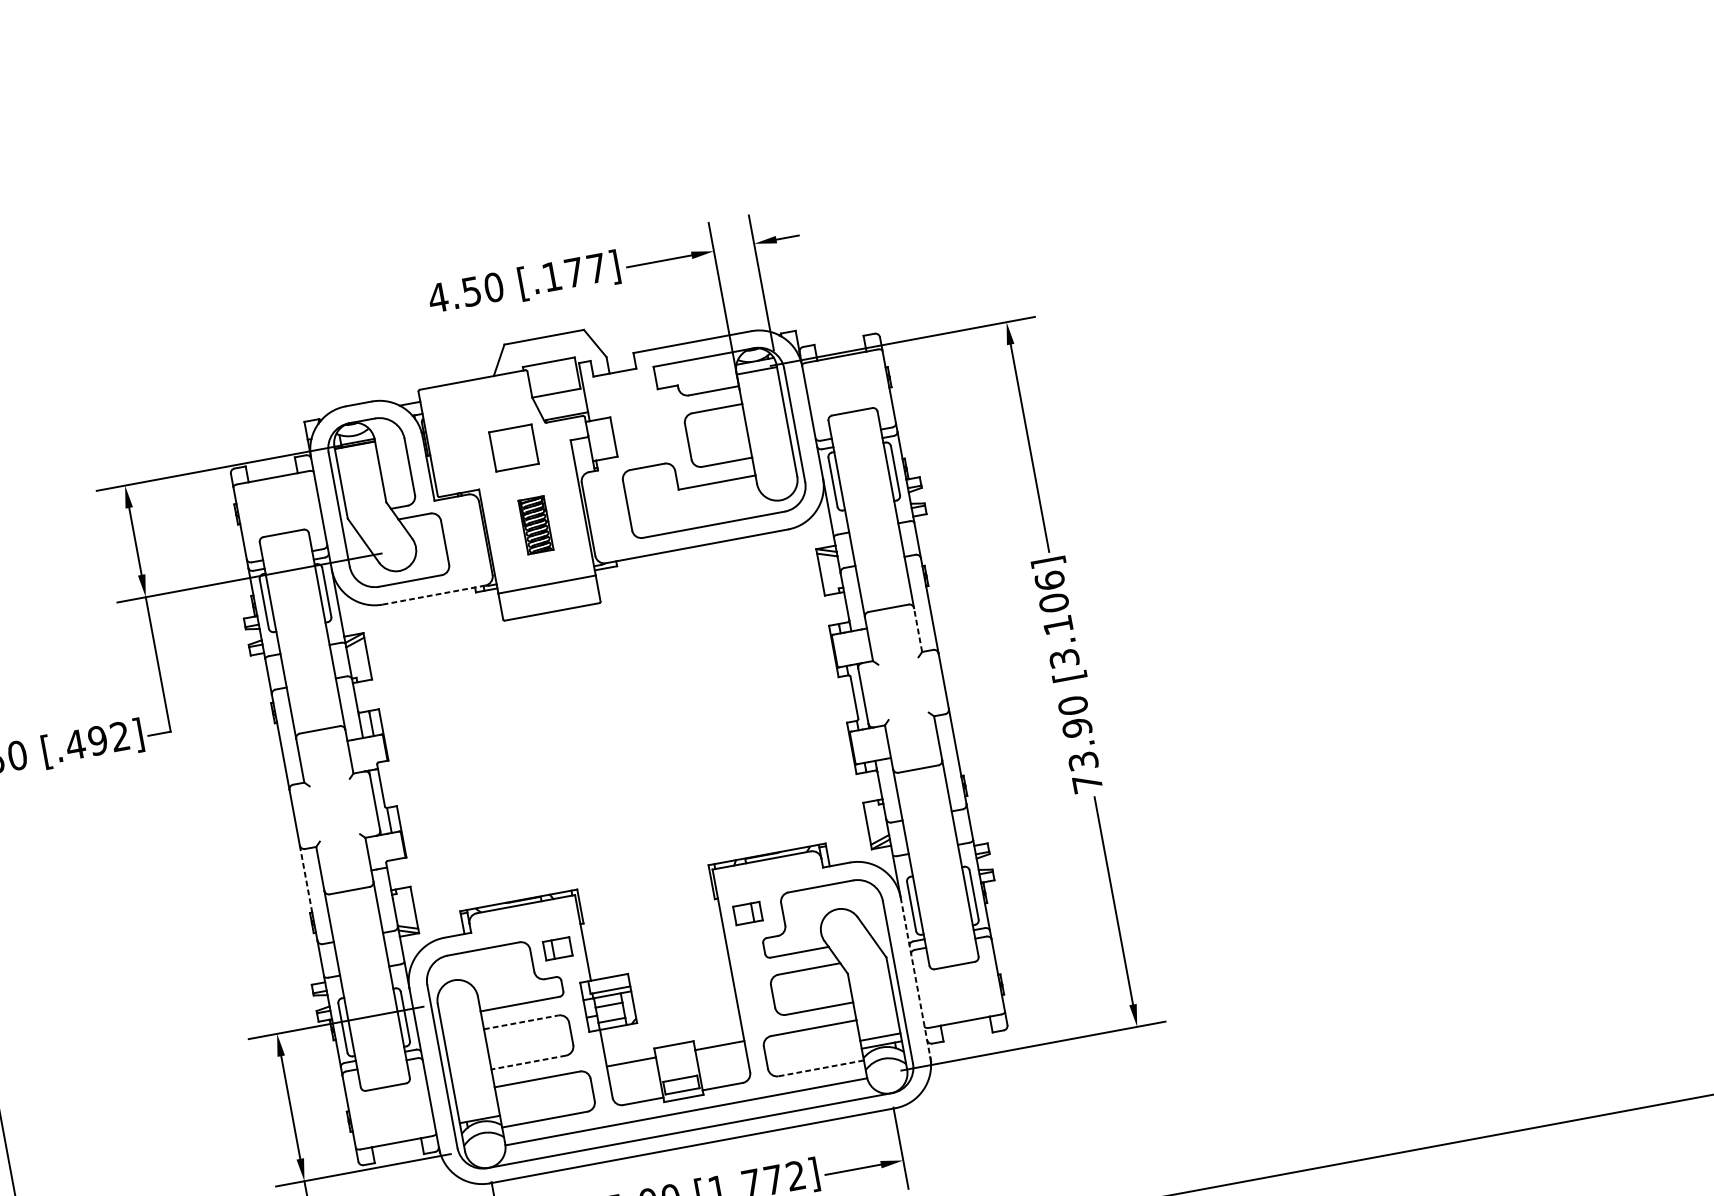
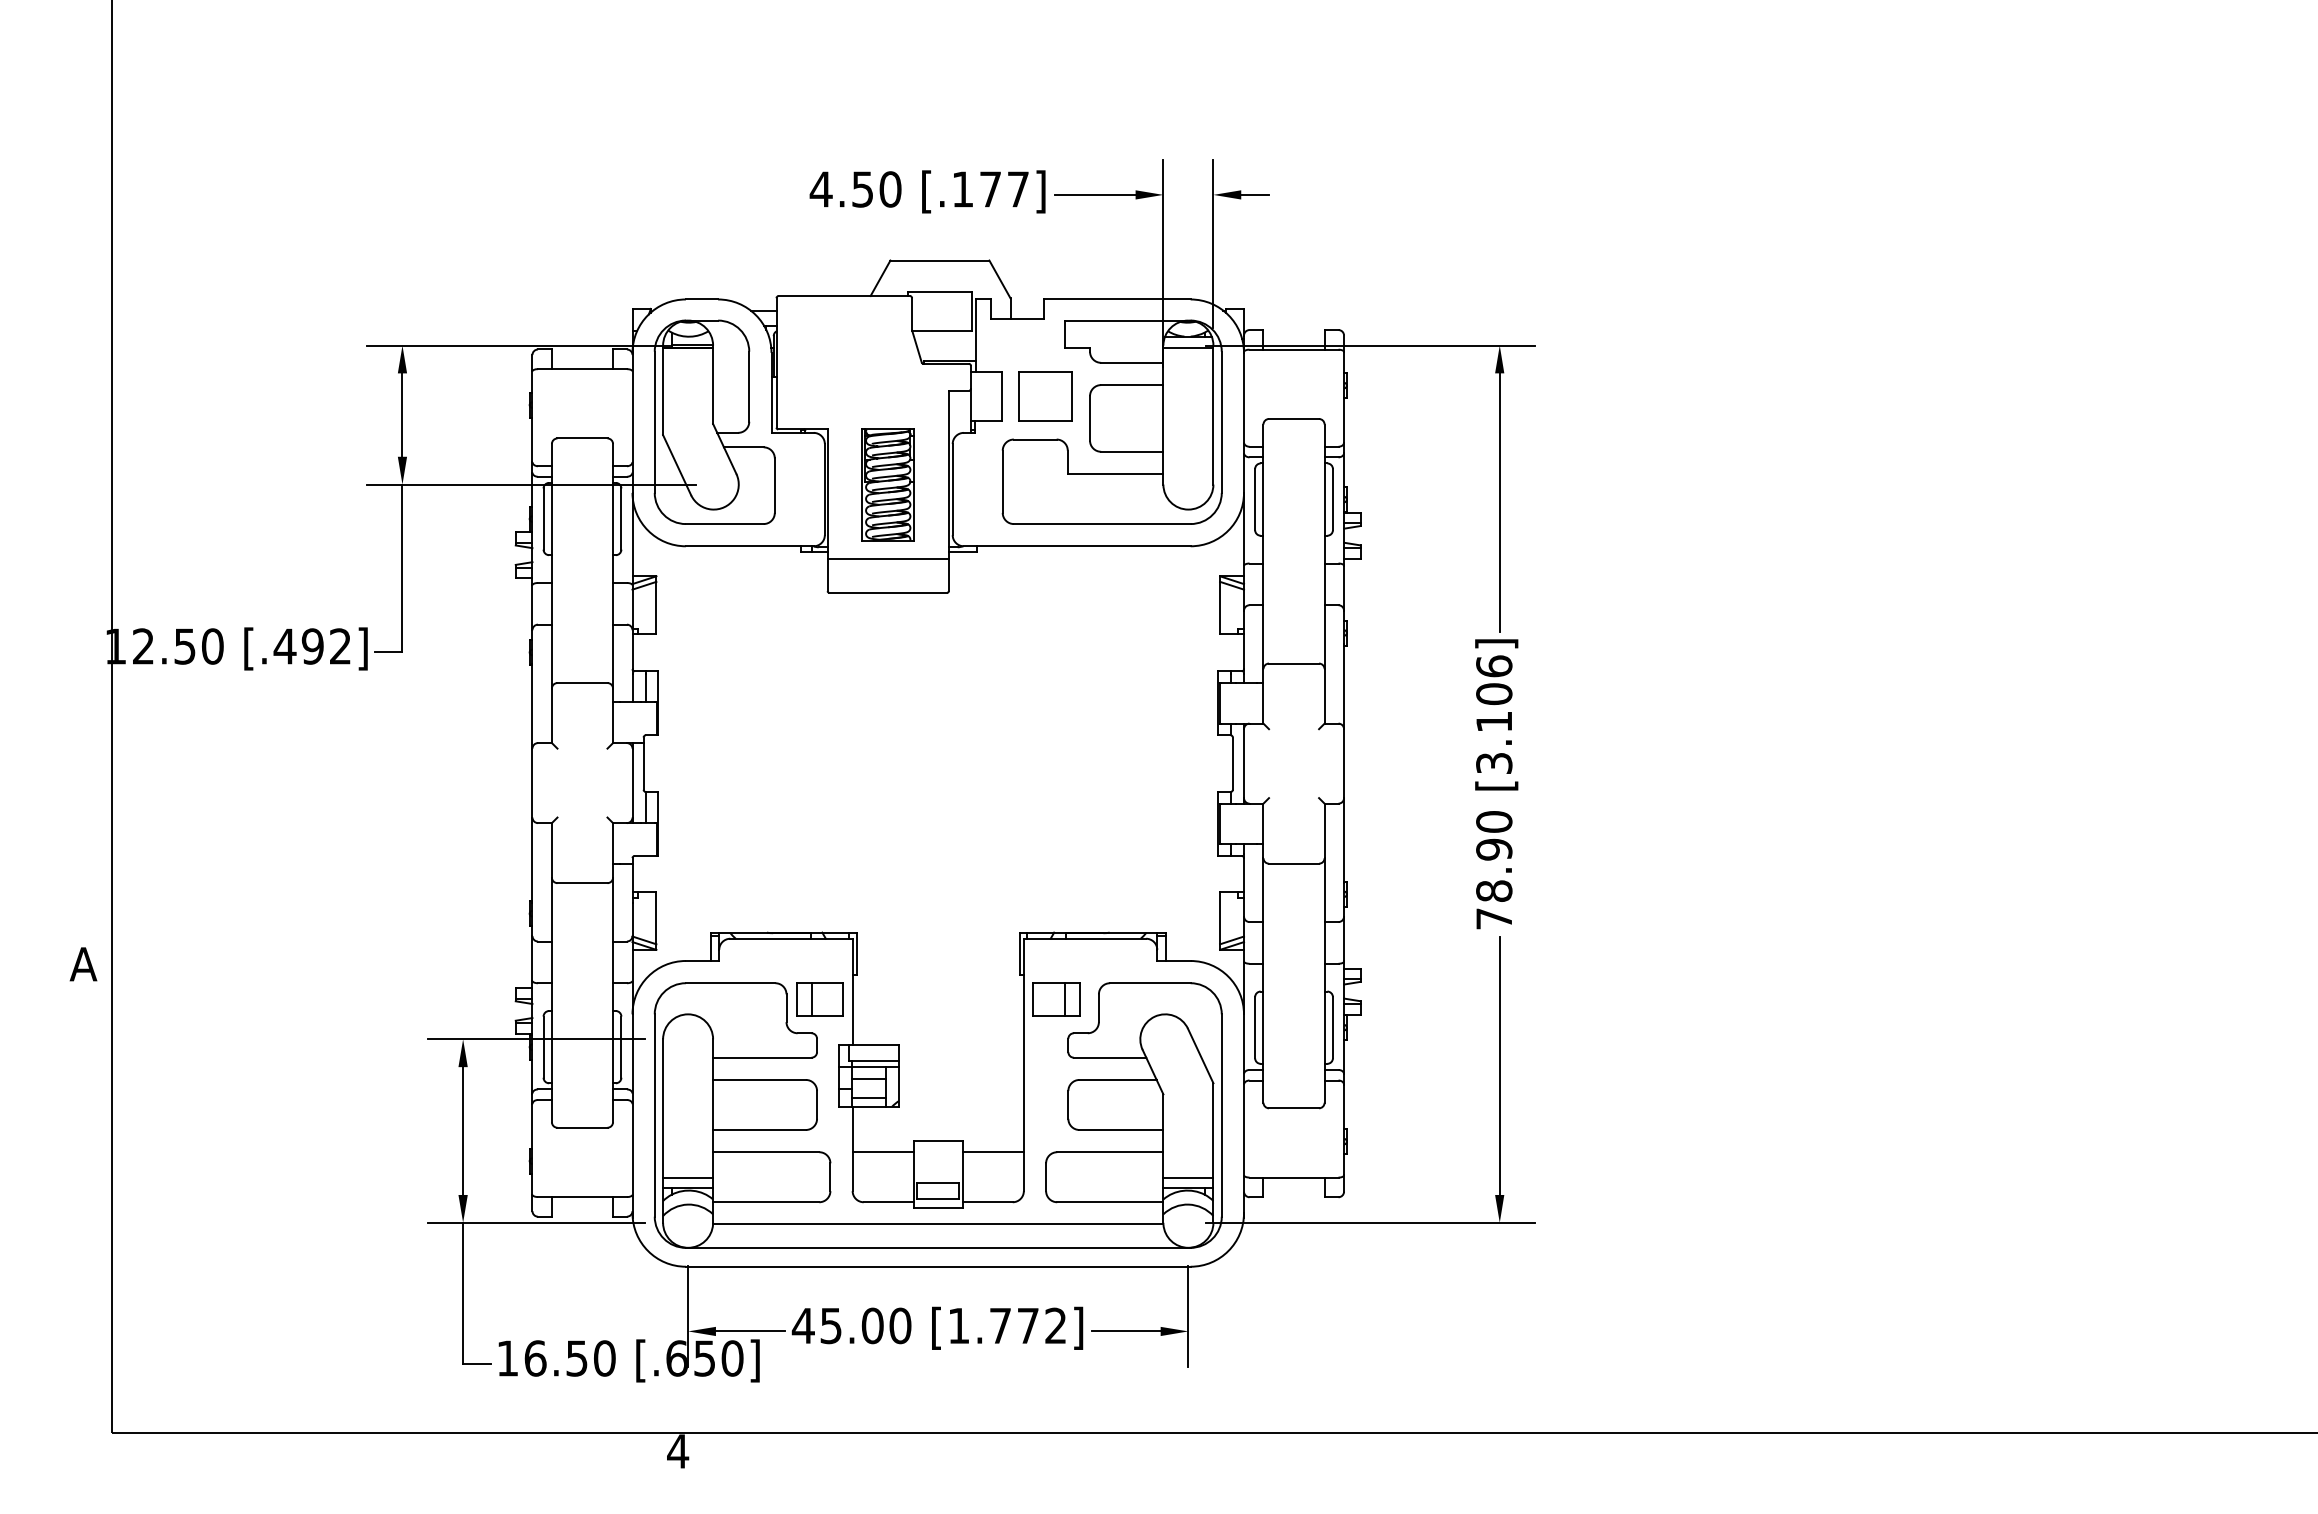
part: (513, 448) -> (1045, 396), moved
part: (535, 524) -> (887, 484), size x1.67
line: (433, 595) -> (749, 546), dashed -> solid
line: (917, 629) -> (1324, 695), dashed -> solid
text: (1083, 760) -> (1494, 890), 73.90 -> 78.90
line: (306, 879) -> (532, 860), dashed -> solid
part: (747, 913) -> (1056, 999), size x1.43
part: (557, 948) -> (819, 999), size x1.43
line: (915, 977) -> (1244, 1113), dashed -> solid
line: (521, 1021) -> (760, 1079), dashed -> solid
line: (528, 1062) -> (759, 1129), dashed -> solid
line: (820, 1068) -> (1109, 1202), dashed -> solid
line: (478, 1111) -> (688, 1177), added

